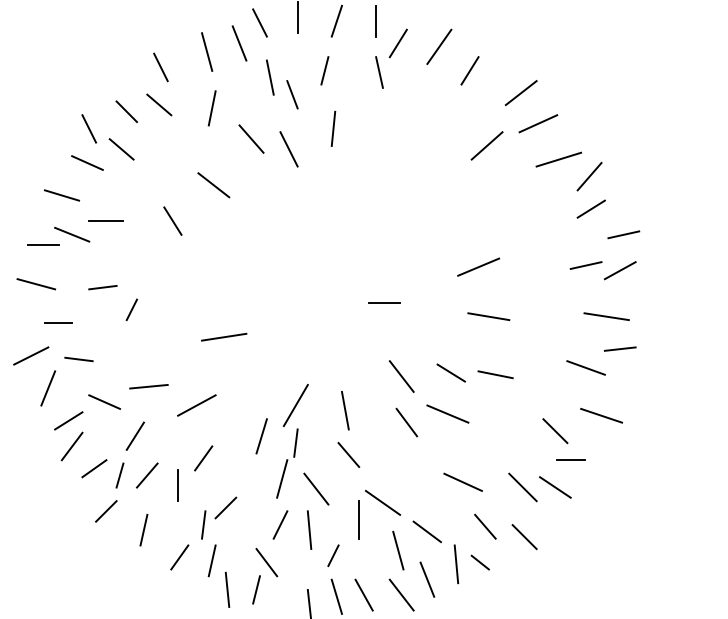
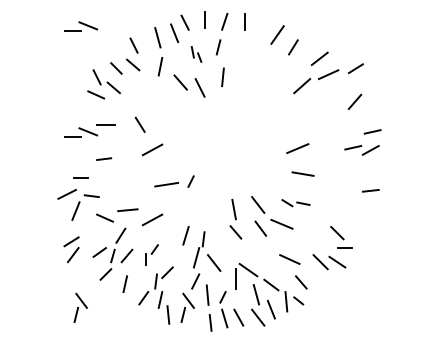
part: (58, 30) -> (81, 26), added
part: (390, 59) -> (252, 41), removed
part: (282, 84) -> (196, 54), size x0.6
line: (557, 158) -> (338, 92), removed
line: (214, 185) -> (161, 106), removed
line: (60, 195) -> (82, 111), removed
line: (590, 208) -> (355, 68), moved
line: (196, 268) -> (152, 149), added
line: (35, 282) -> (69, 156), removed
line: (382, 301) -> (248, 166), removed
line: (130, 309) -> (190, 181), moved
line: (606, 315) -> (363, 173), removed
line: (584, 367) -> (352, 200), removed
part: (474, 371) -> (295, 202), size x0.7
line: (295, 404) -> (203, 219), removed
line: (600, 414) -> (360, 224), removed
part: (348, 429) -> (235, 219), moved
part: (68, 435) -> (71, 249), moved
part: (194, 472) -> (151, 254), size x0.7
line: (309, 528) -> (207, 294), moved
line: (524, 536) -> (321, 287), removed
part: (57, 575) -> (80, 307), added

